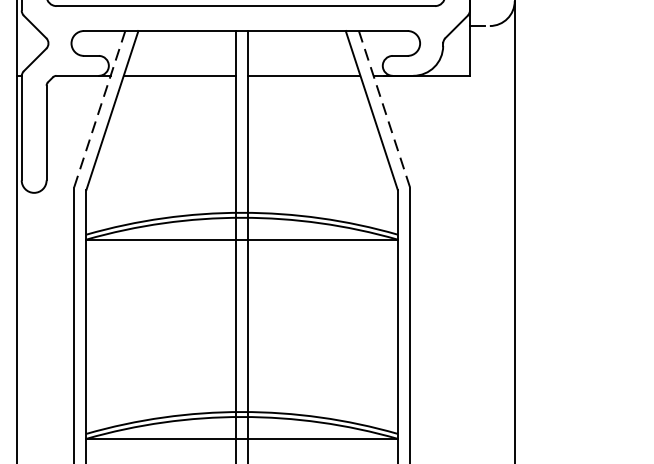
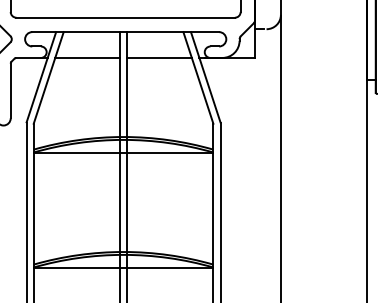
line: (99, 107) -> (41, 76), dashed -> solid
line: (384, 107) -> (205, 76), dashed -> solid

